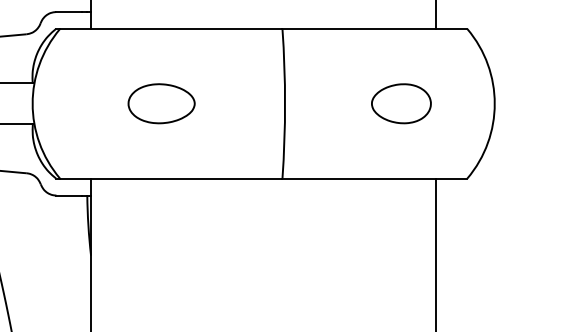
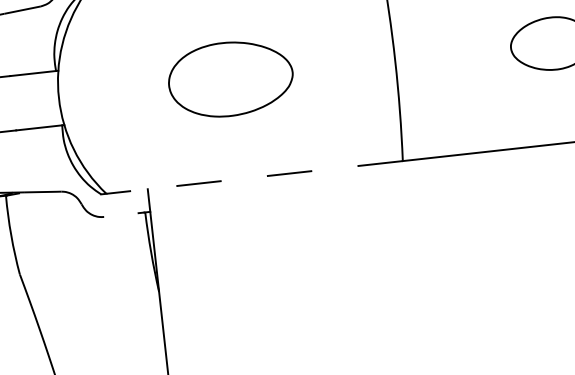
part: (161, 103) -> (230, 78), size x1.4
line: (170, 178) -> (253, 177), solid -> dashed
line: (69, 195) -> (121, 214), removed

